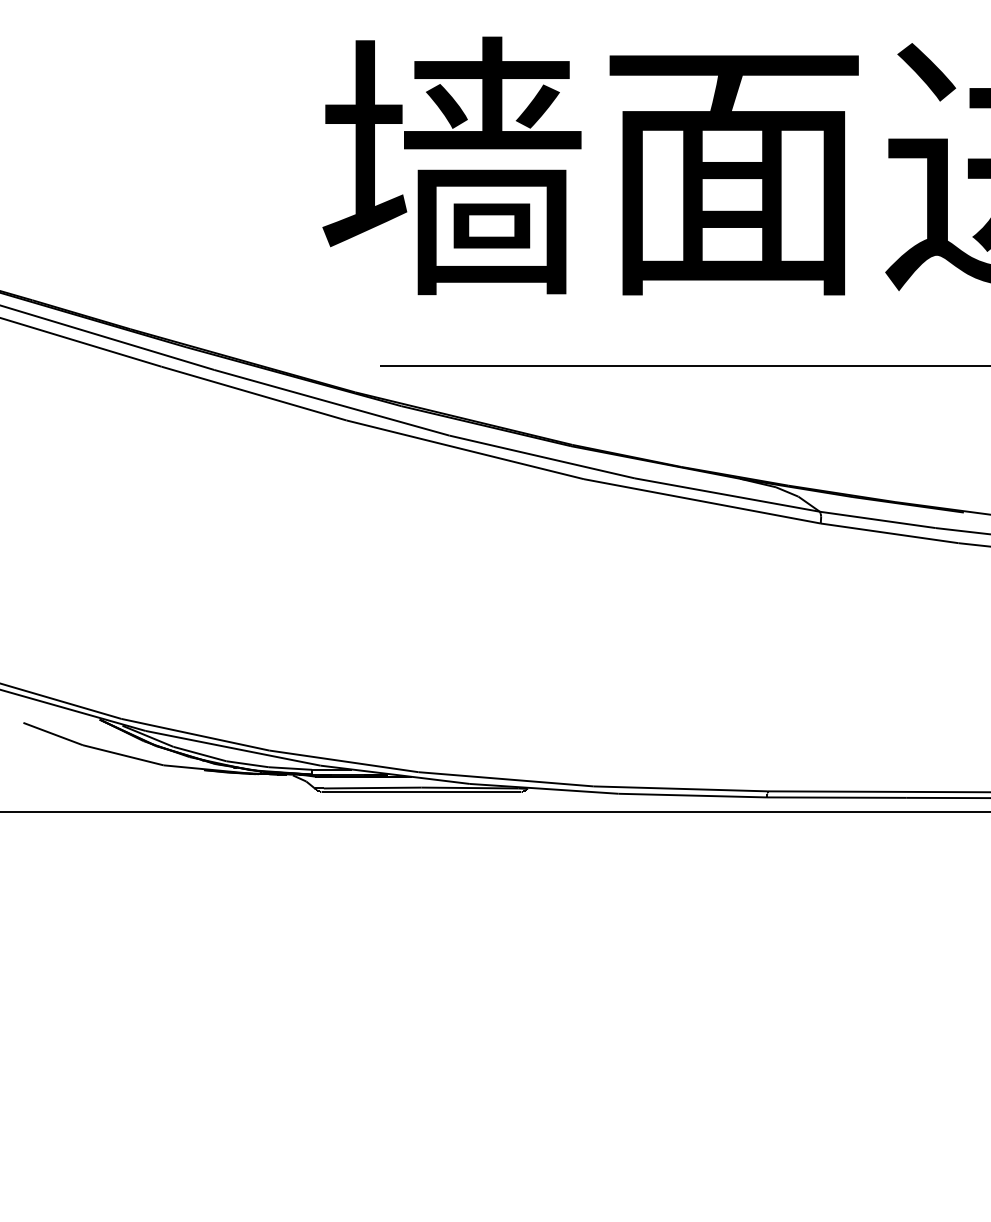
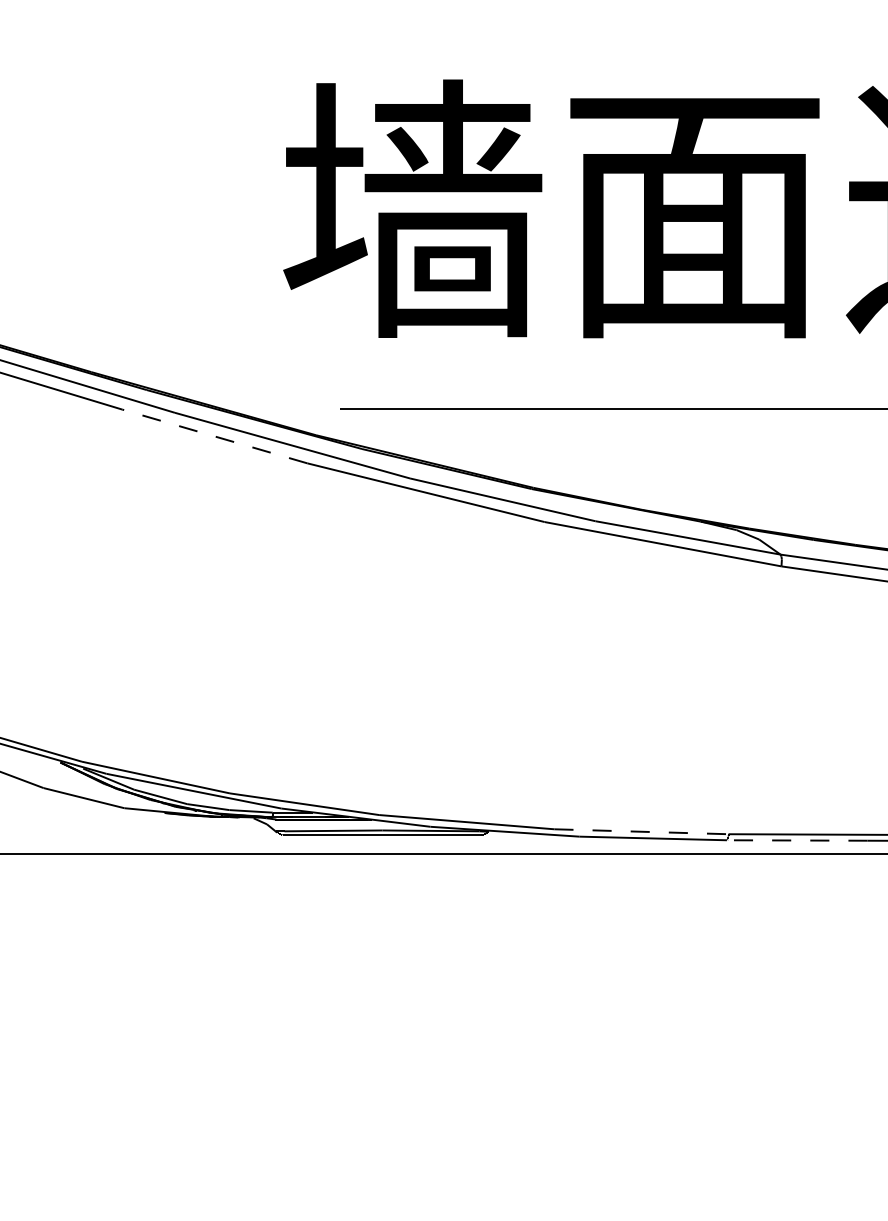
line: (253, 393) -> (214, 436), solid -> dashed
line: (681, 788) -> (642, 831), solid -> dashed
line: (836, 797) -> (797, 840), solid -> dashed

